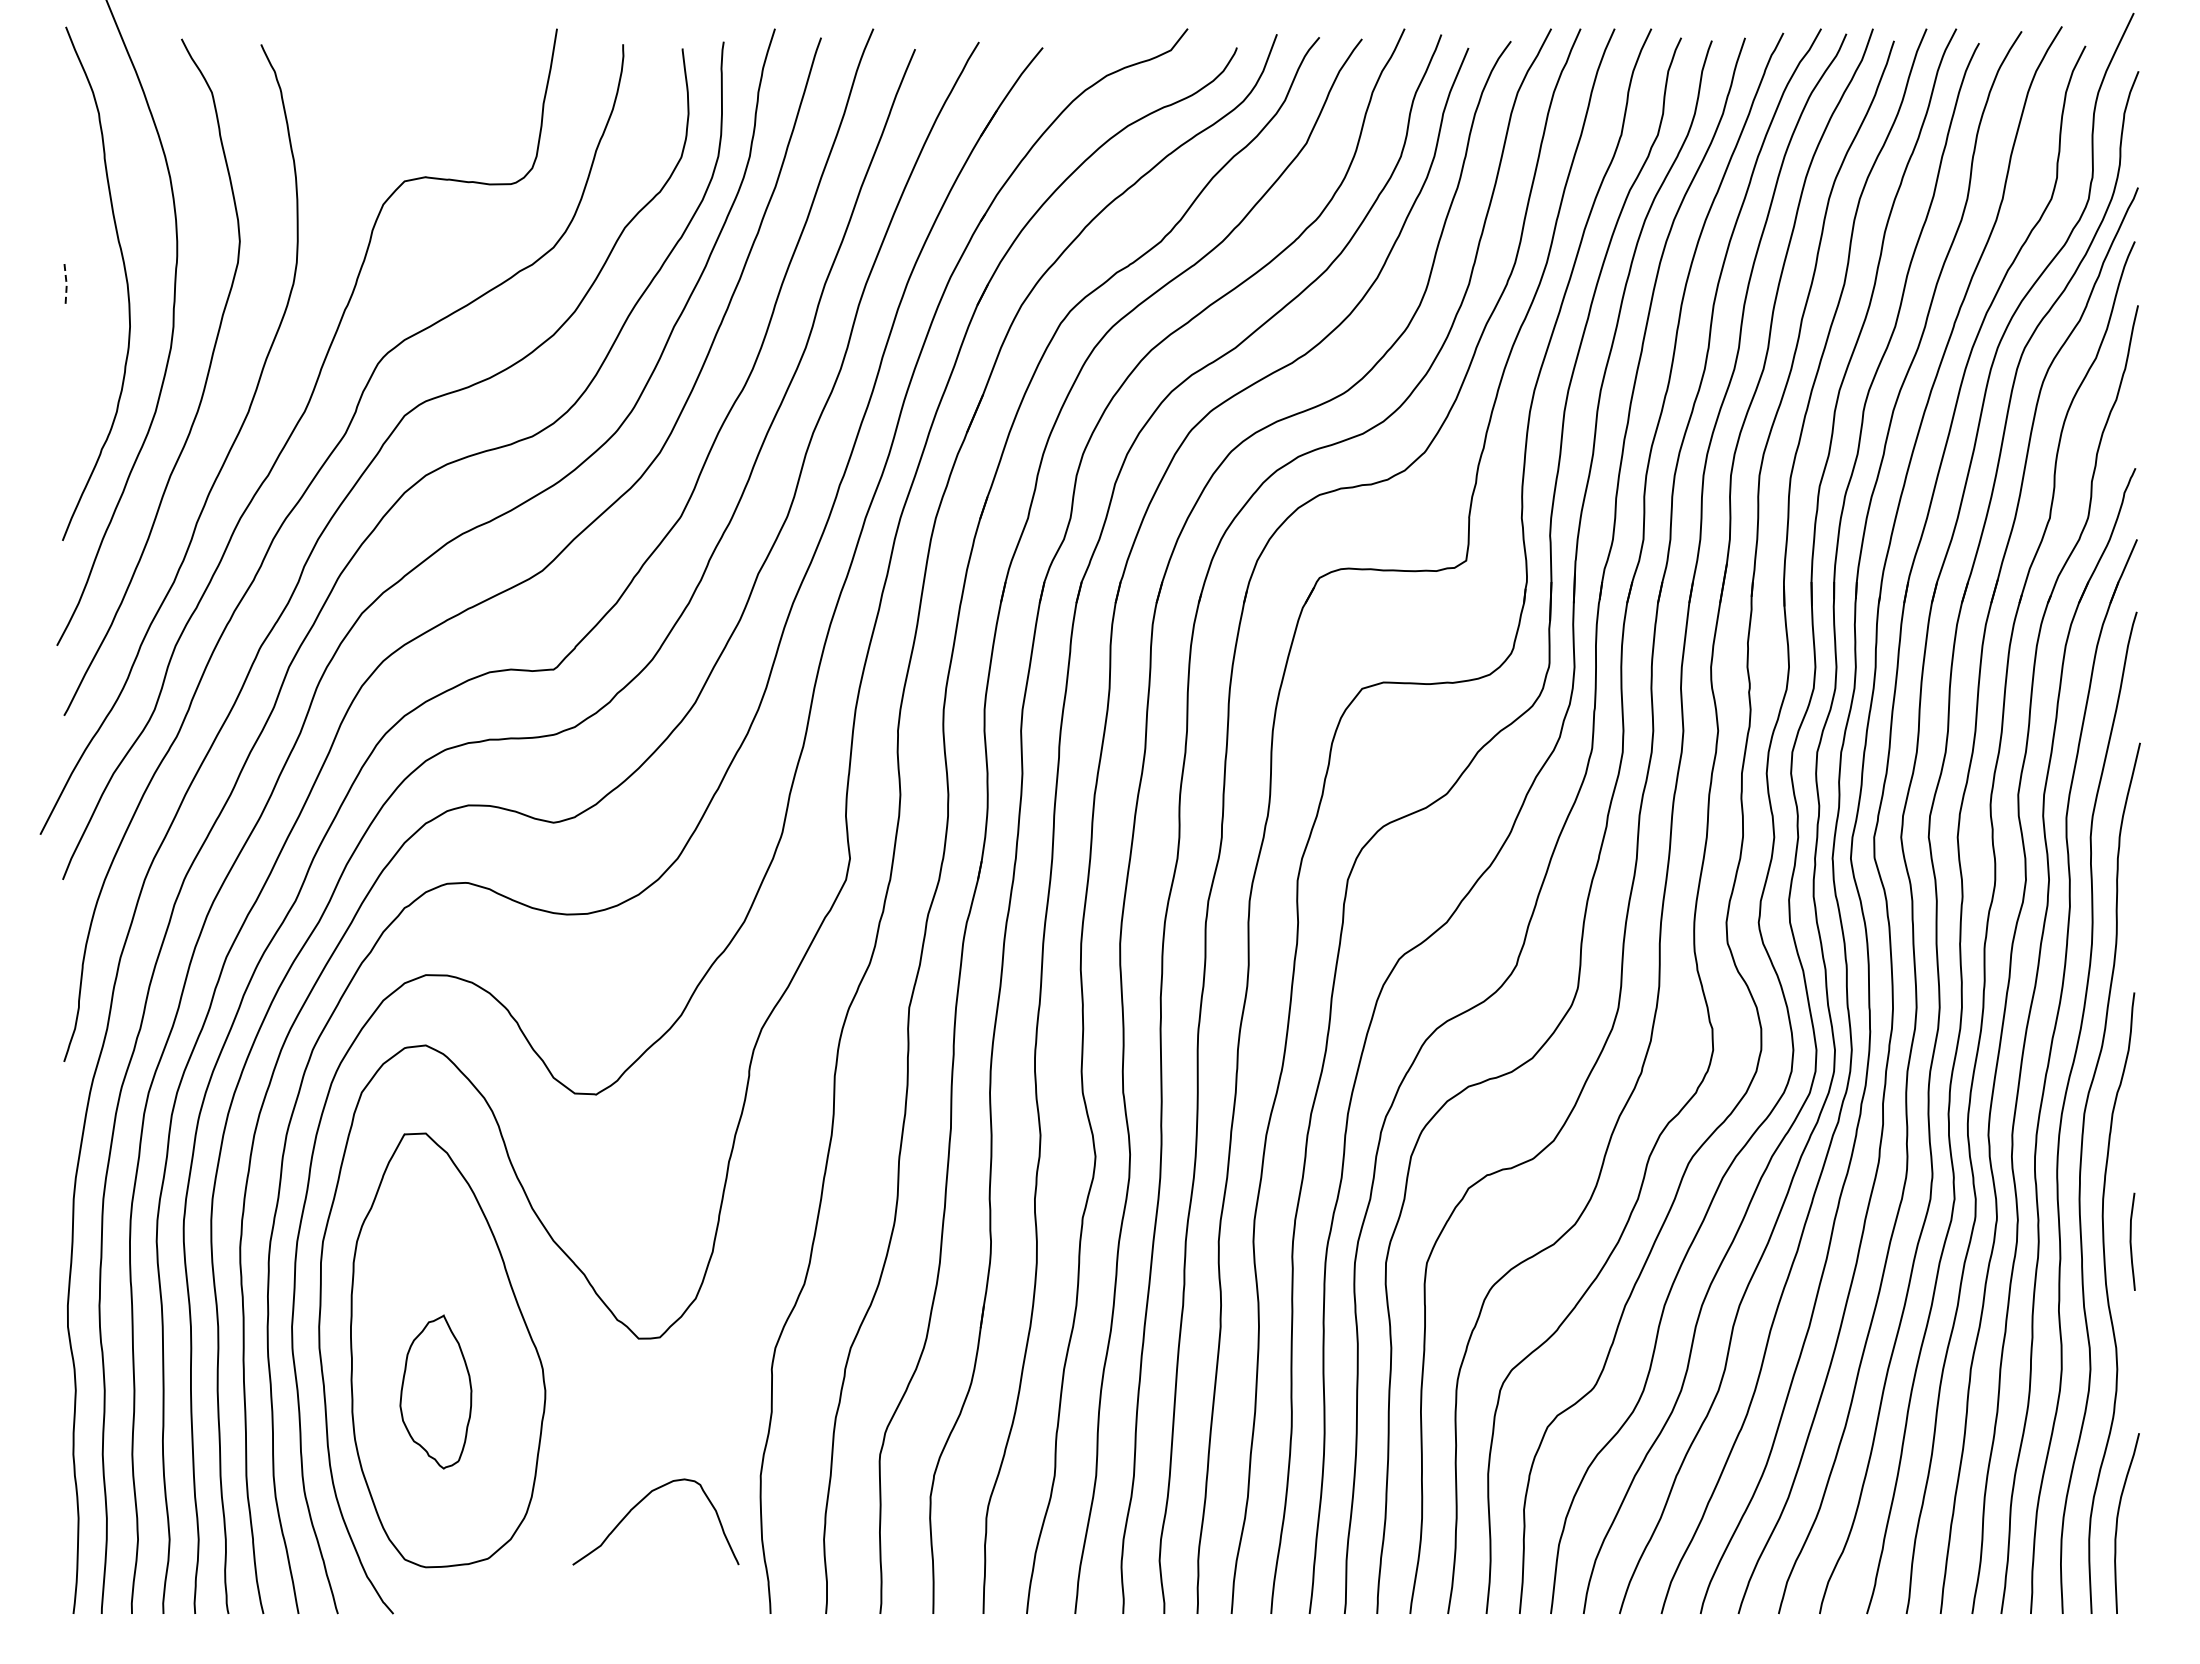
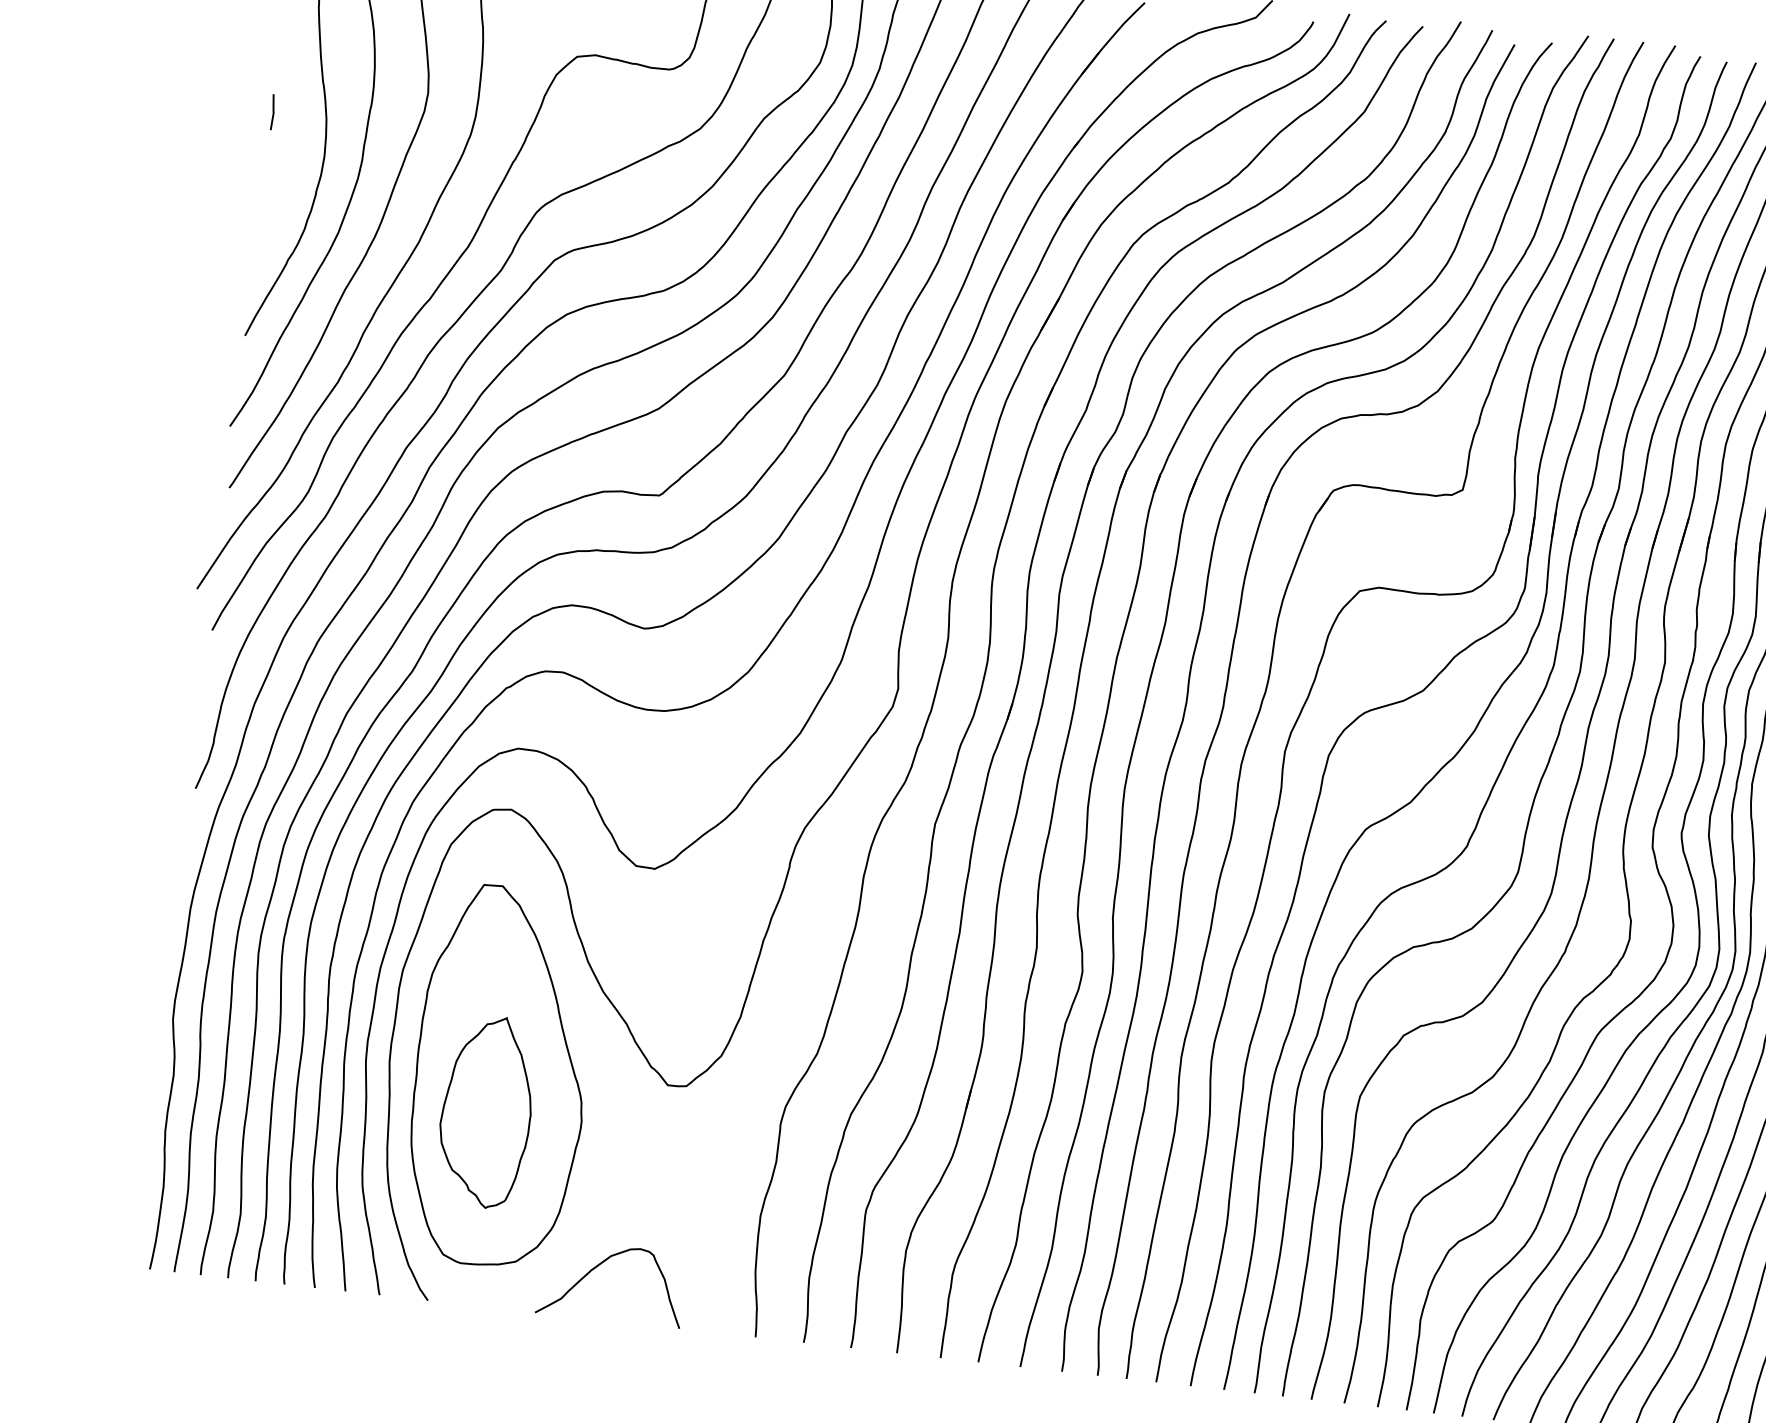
line: (66, 282) -> (273, 111), dashed -> solid
part: (435, 1391) -> (486, 1111), size x1.43
curve: (638, 1504) -> (598, 1266), moved

